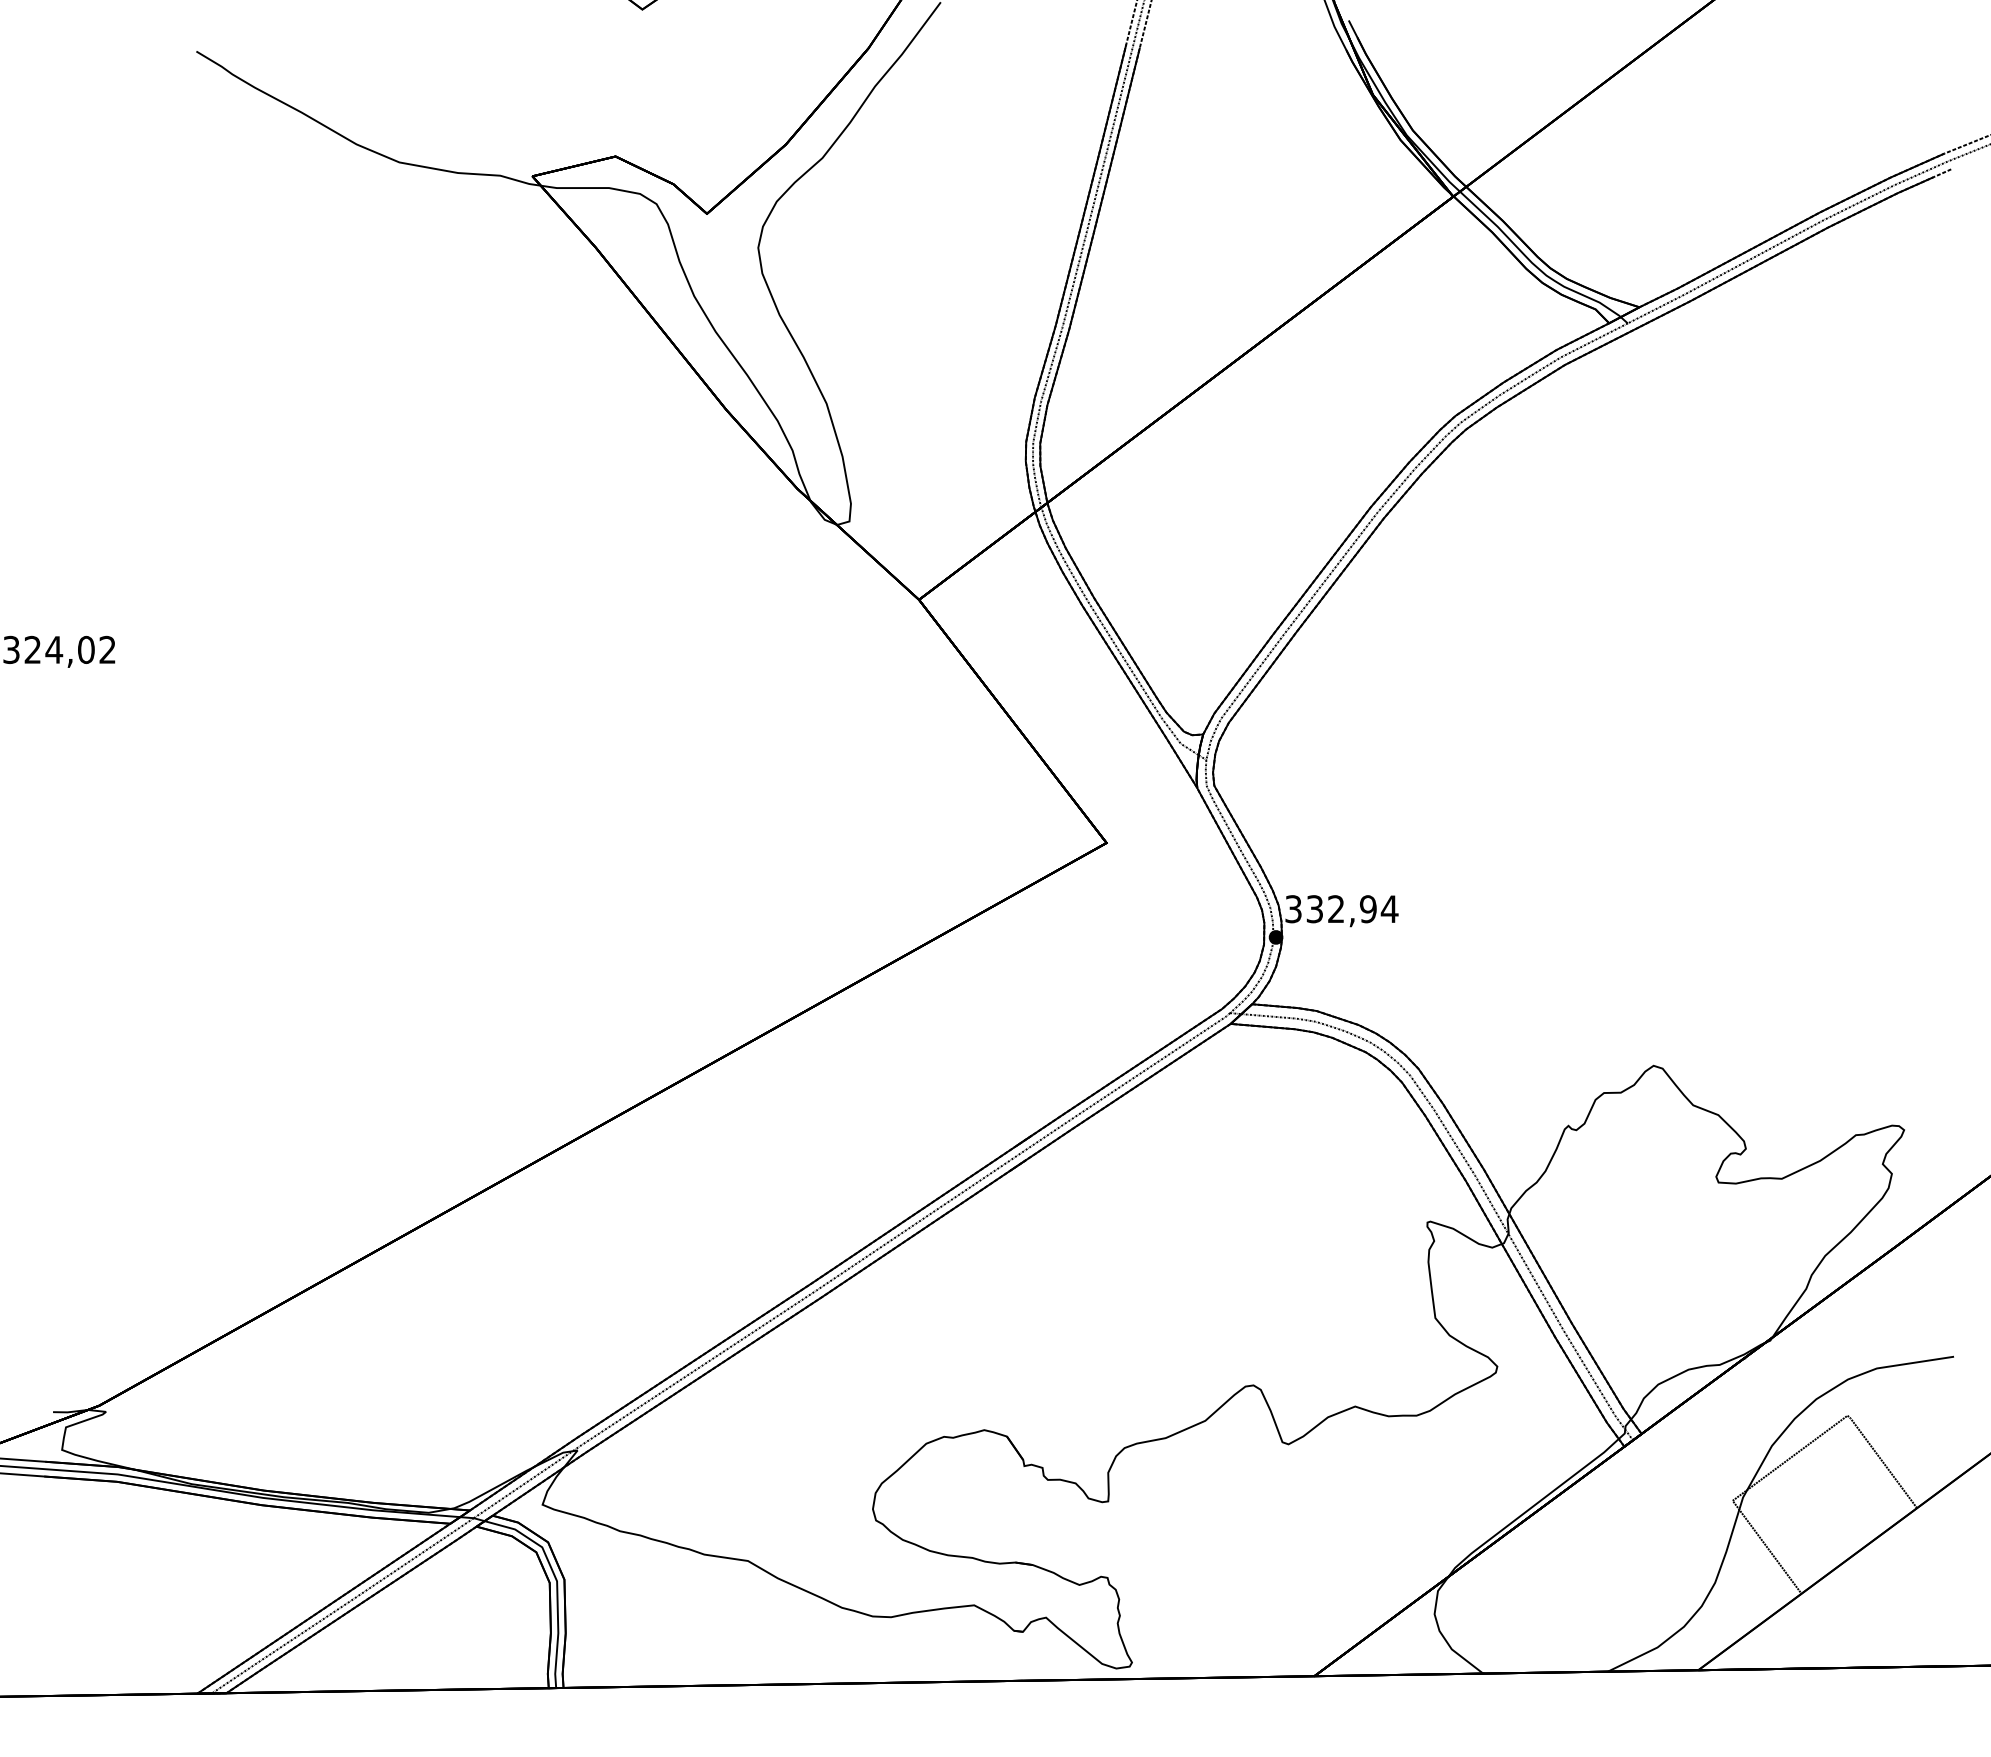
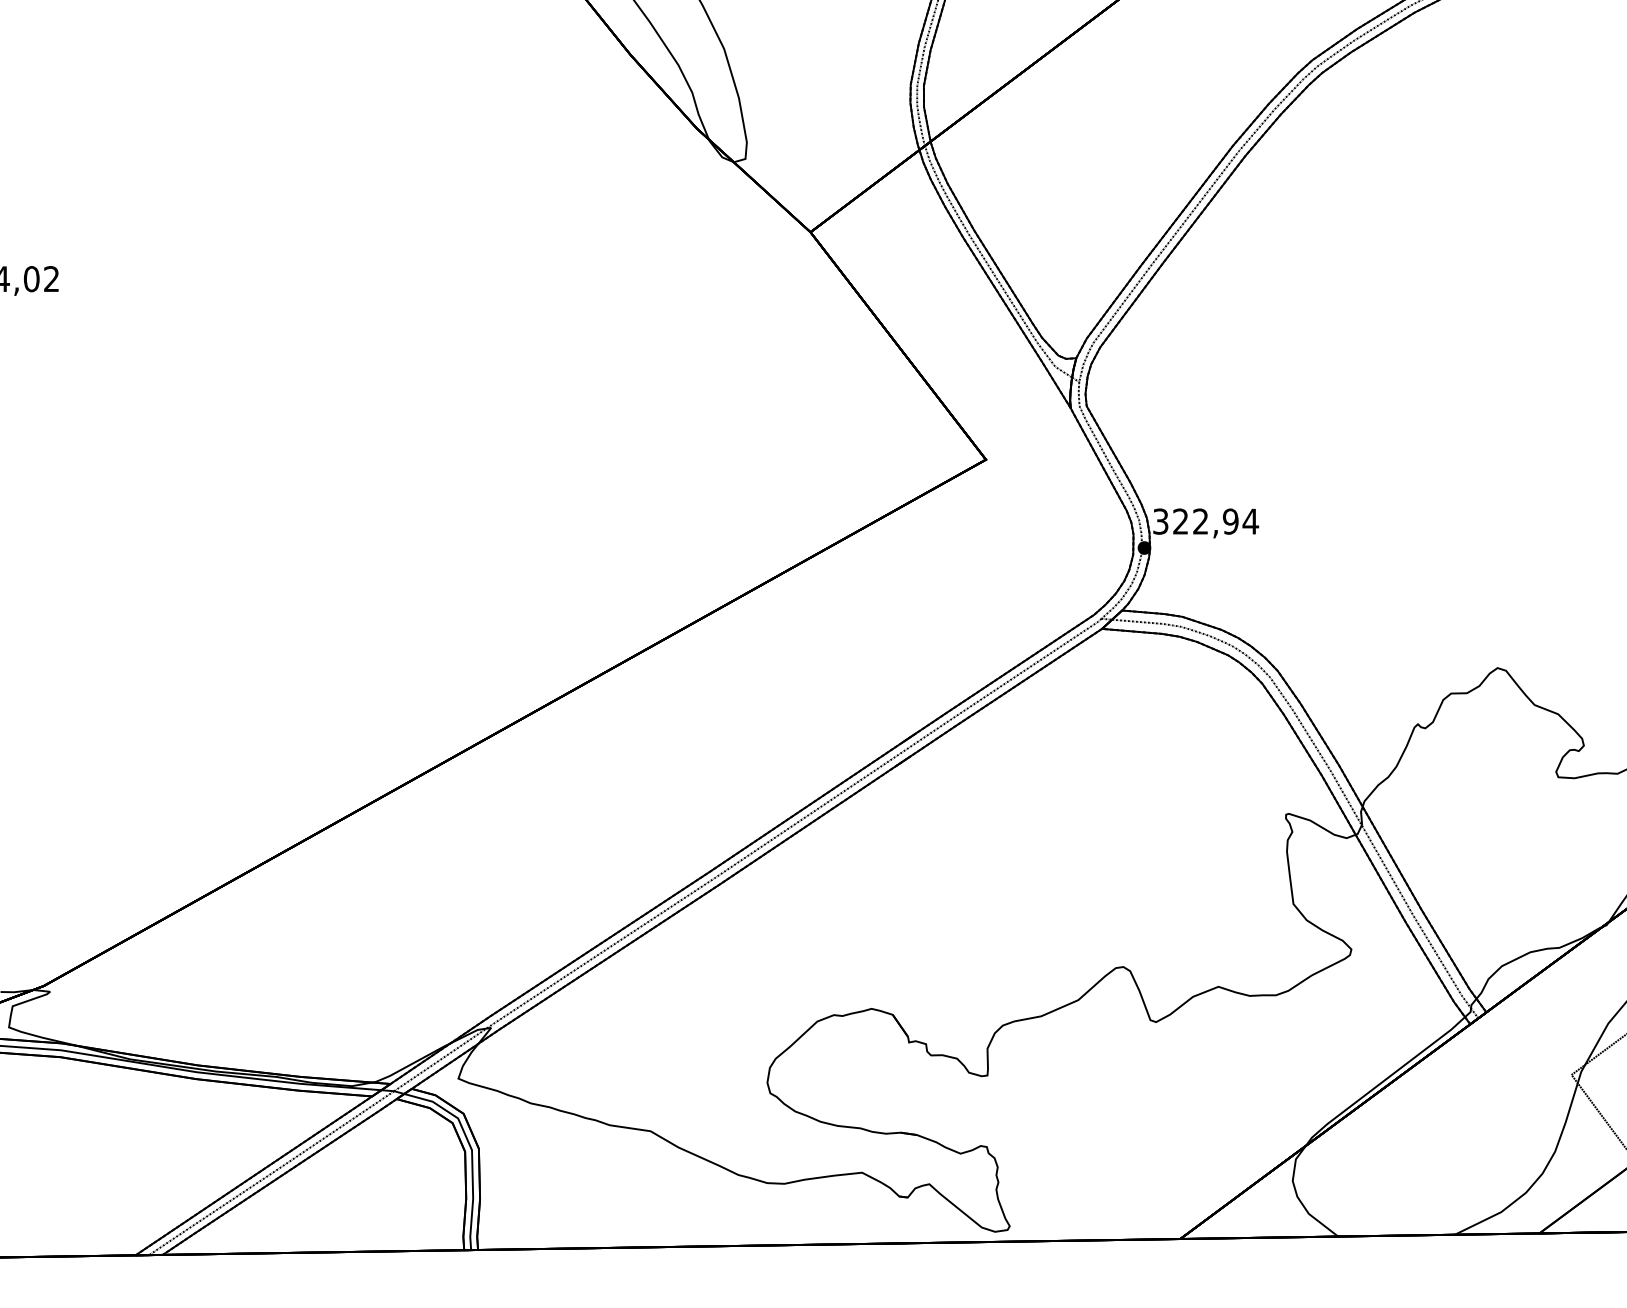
text: (1314, 909) -> (1180, 521), 332,94 -> 322,94

